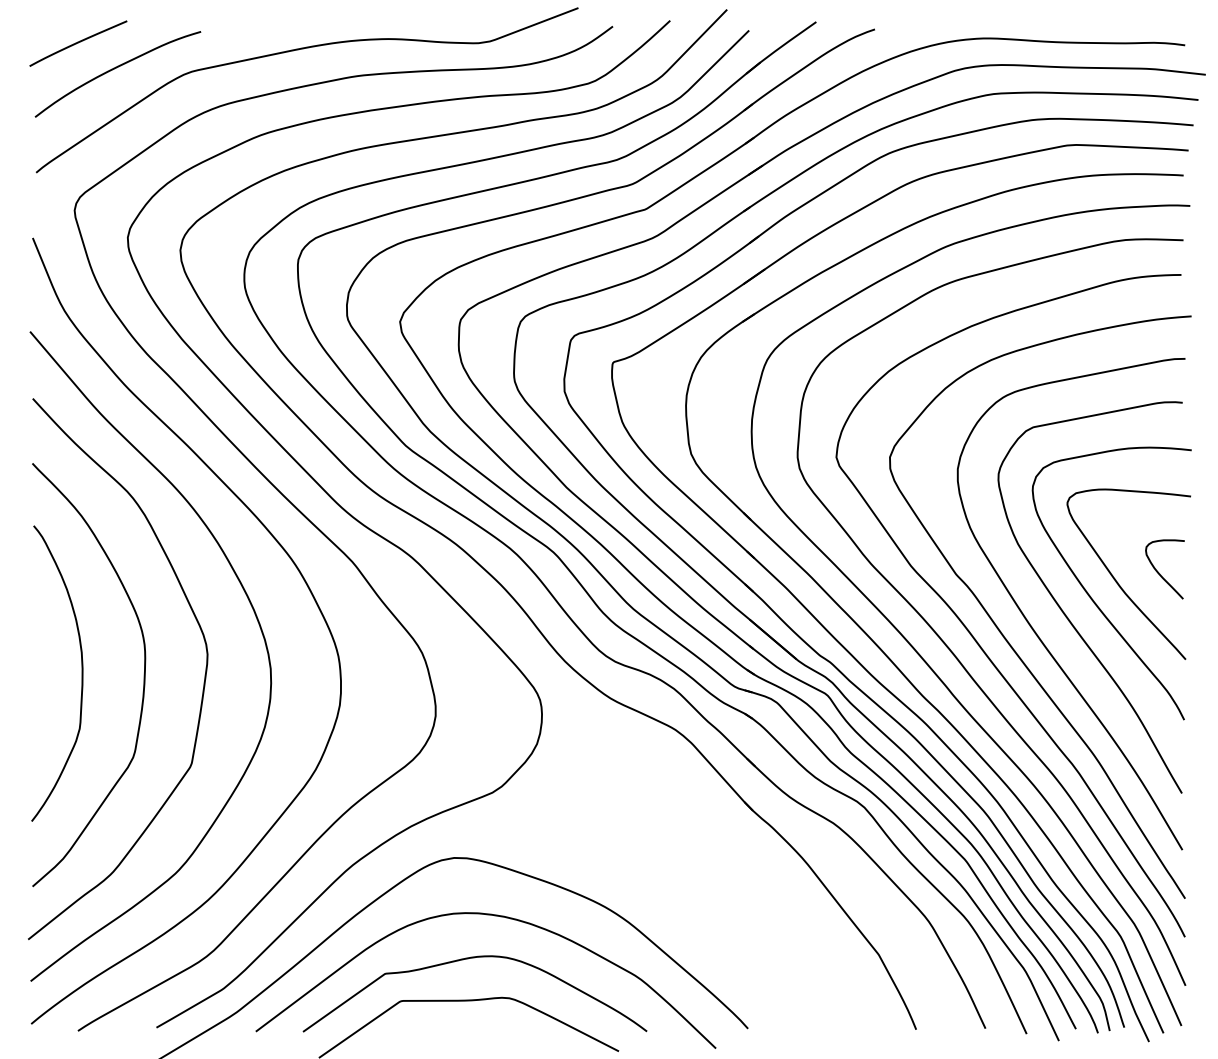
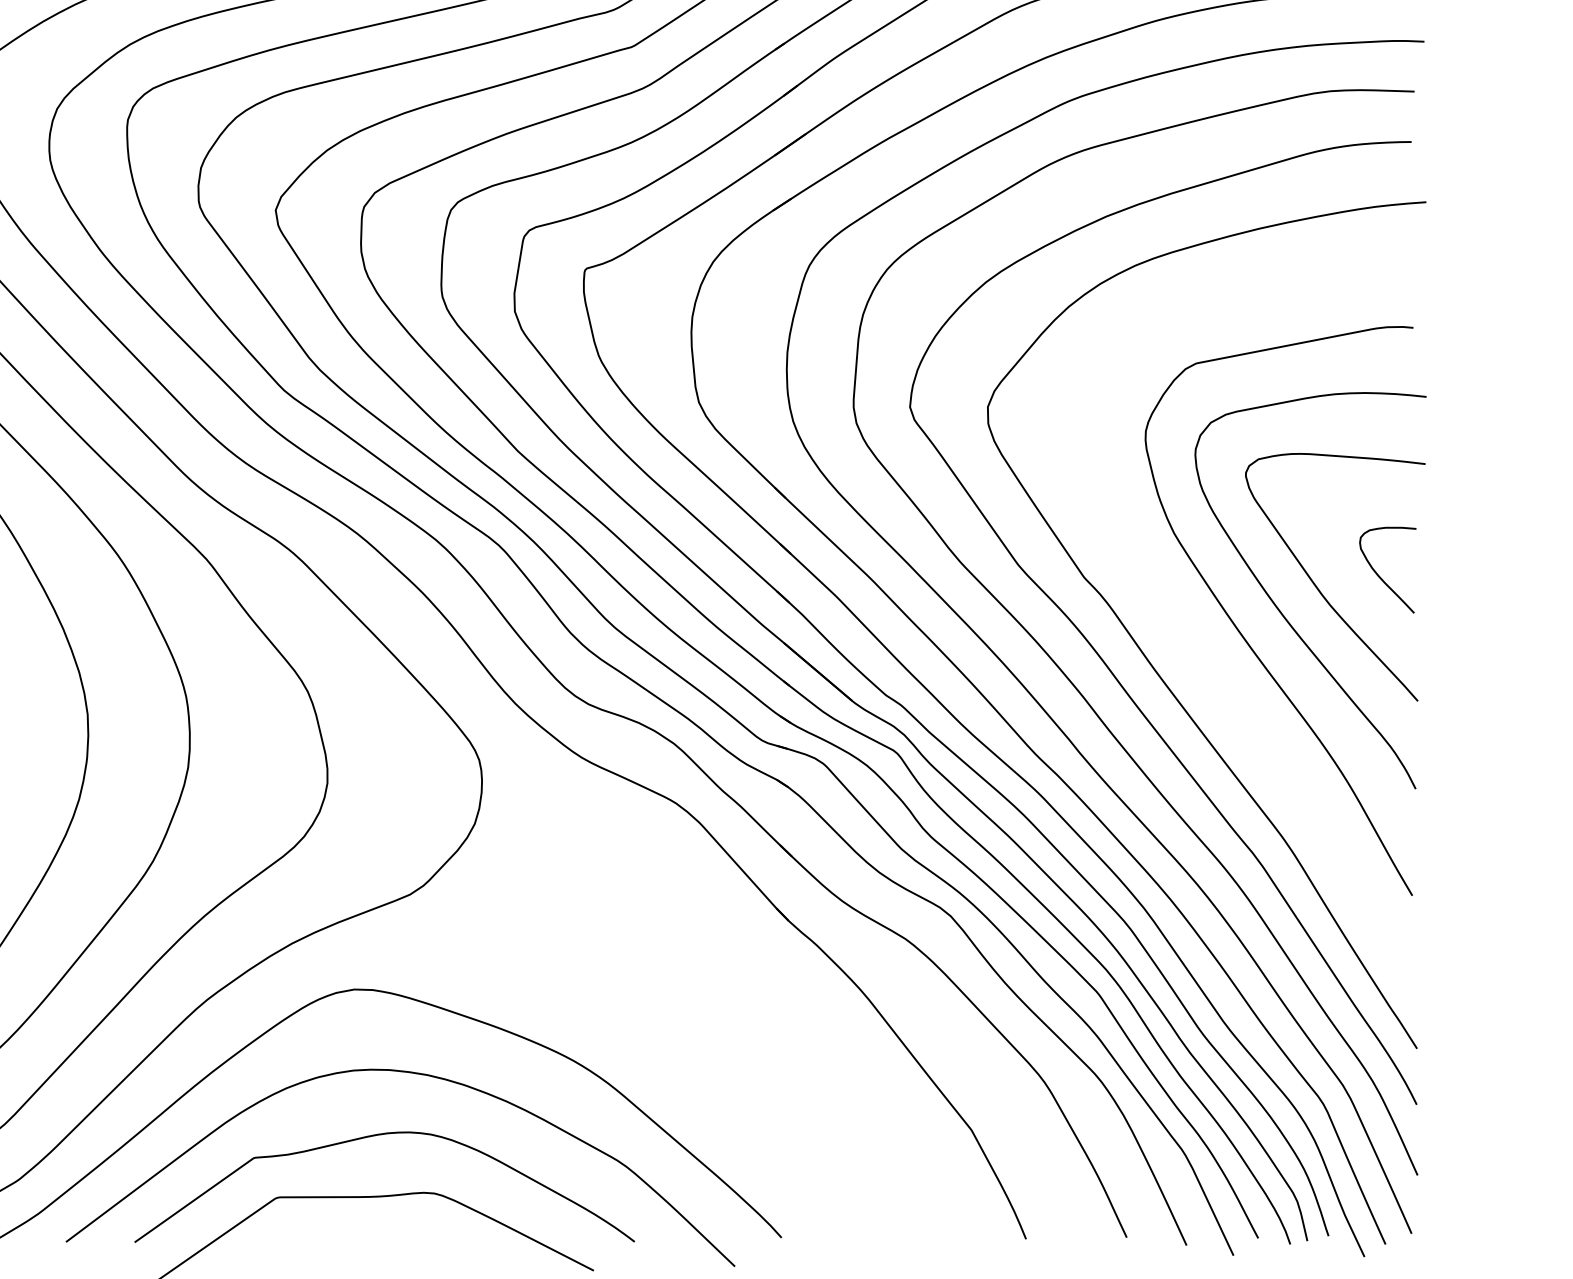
curve: (1034, 629) -> (1197, 657), removed

